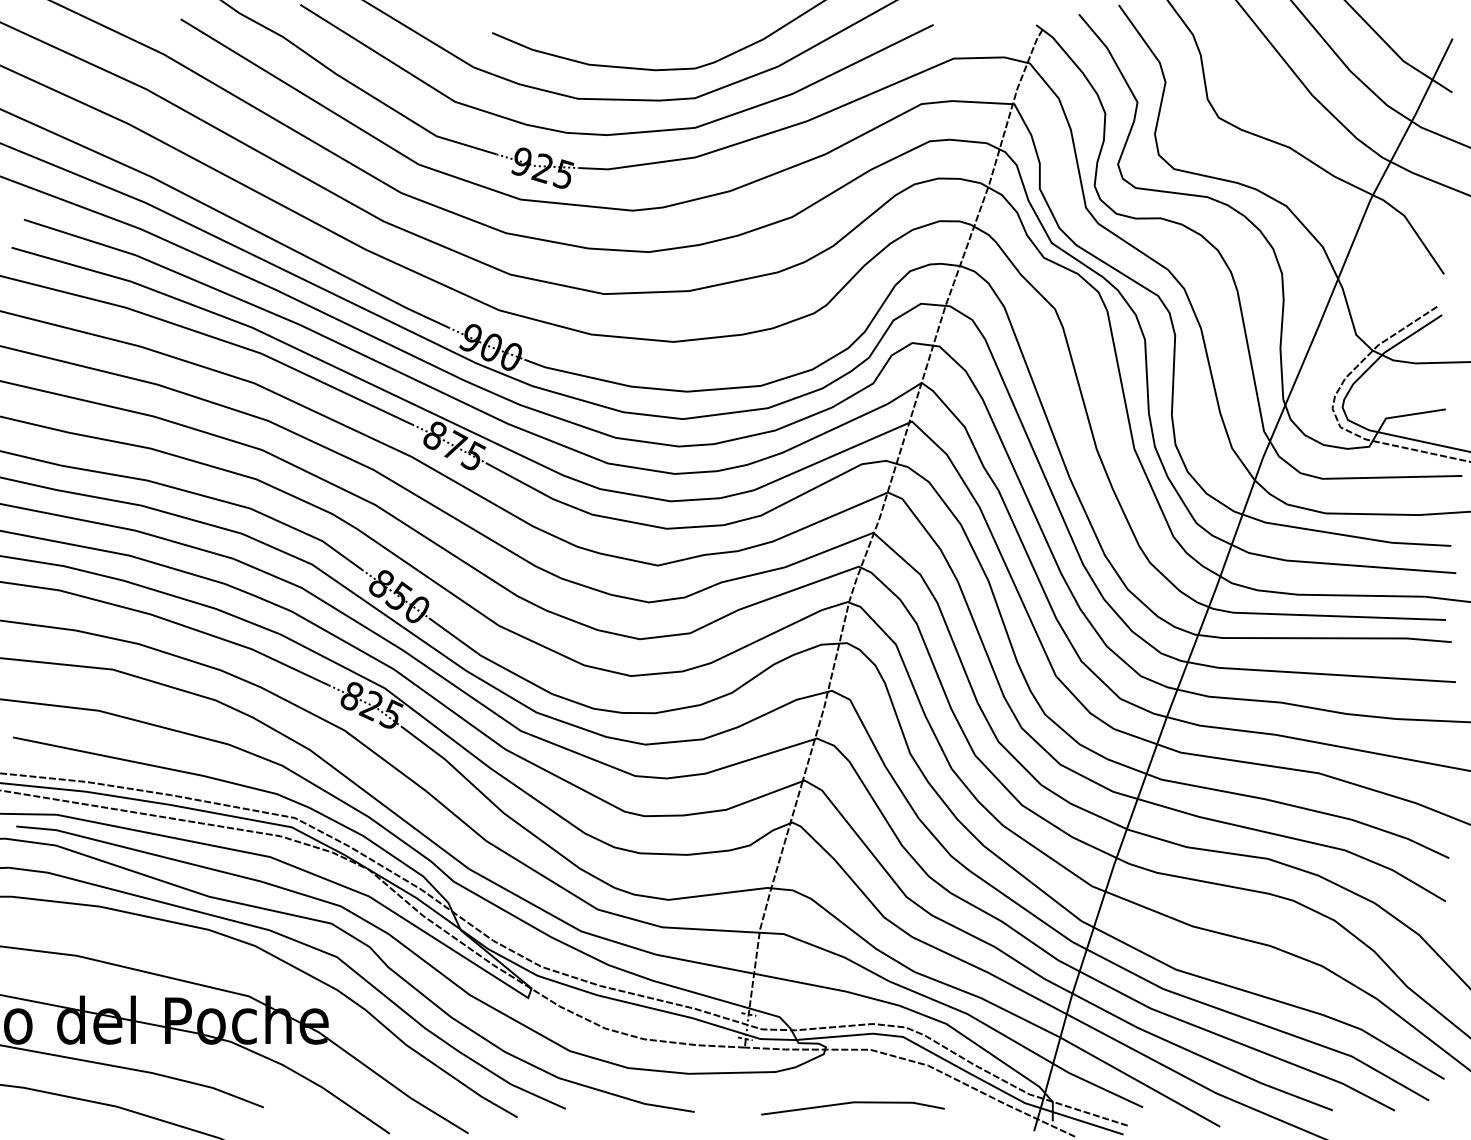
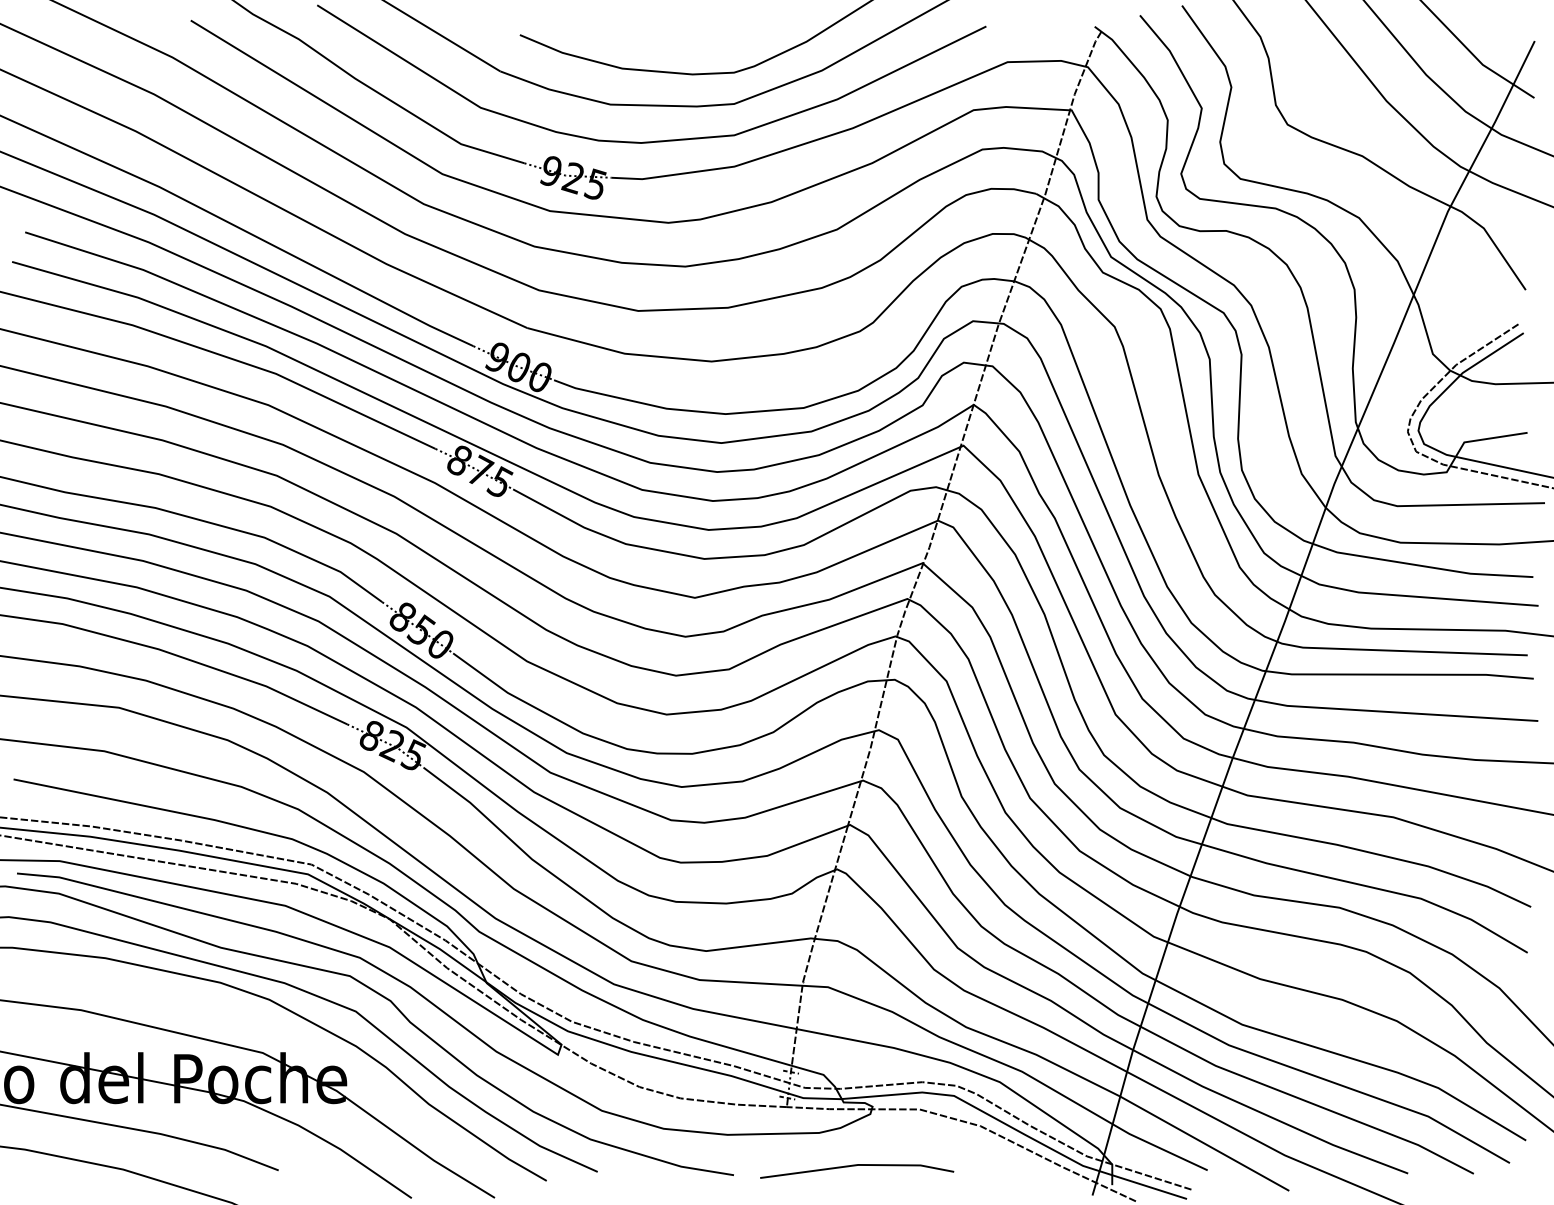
line: (852, 1103) -> (856, 1166), moved

